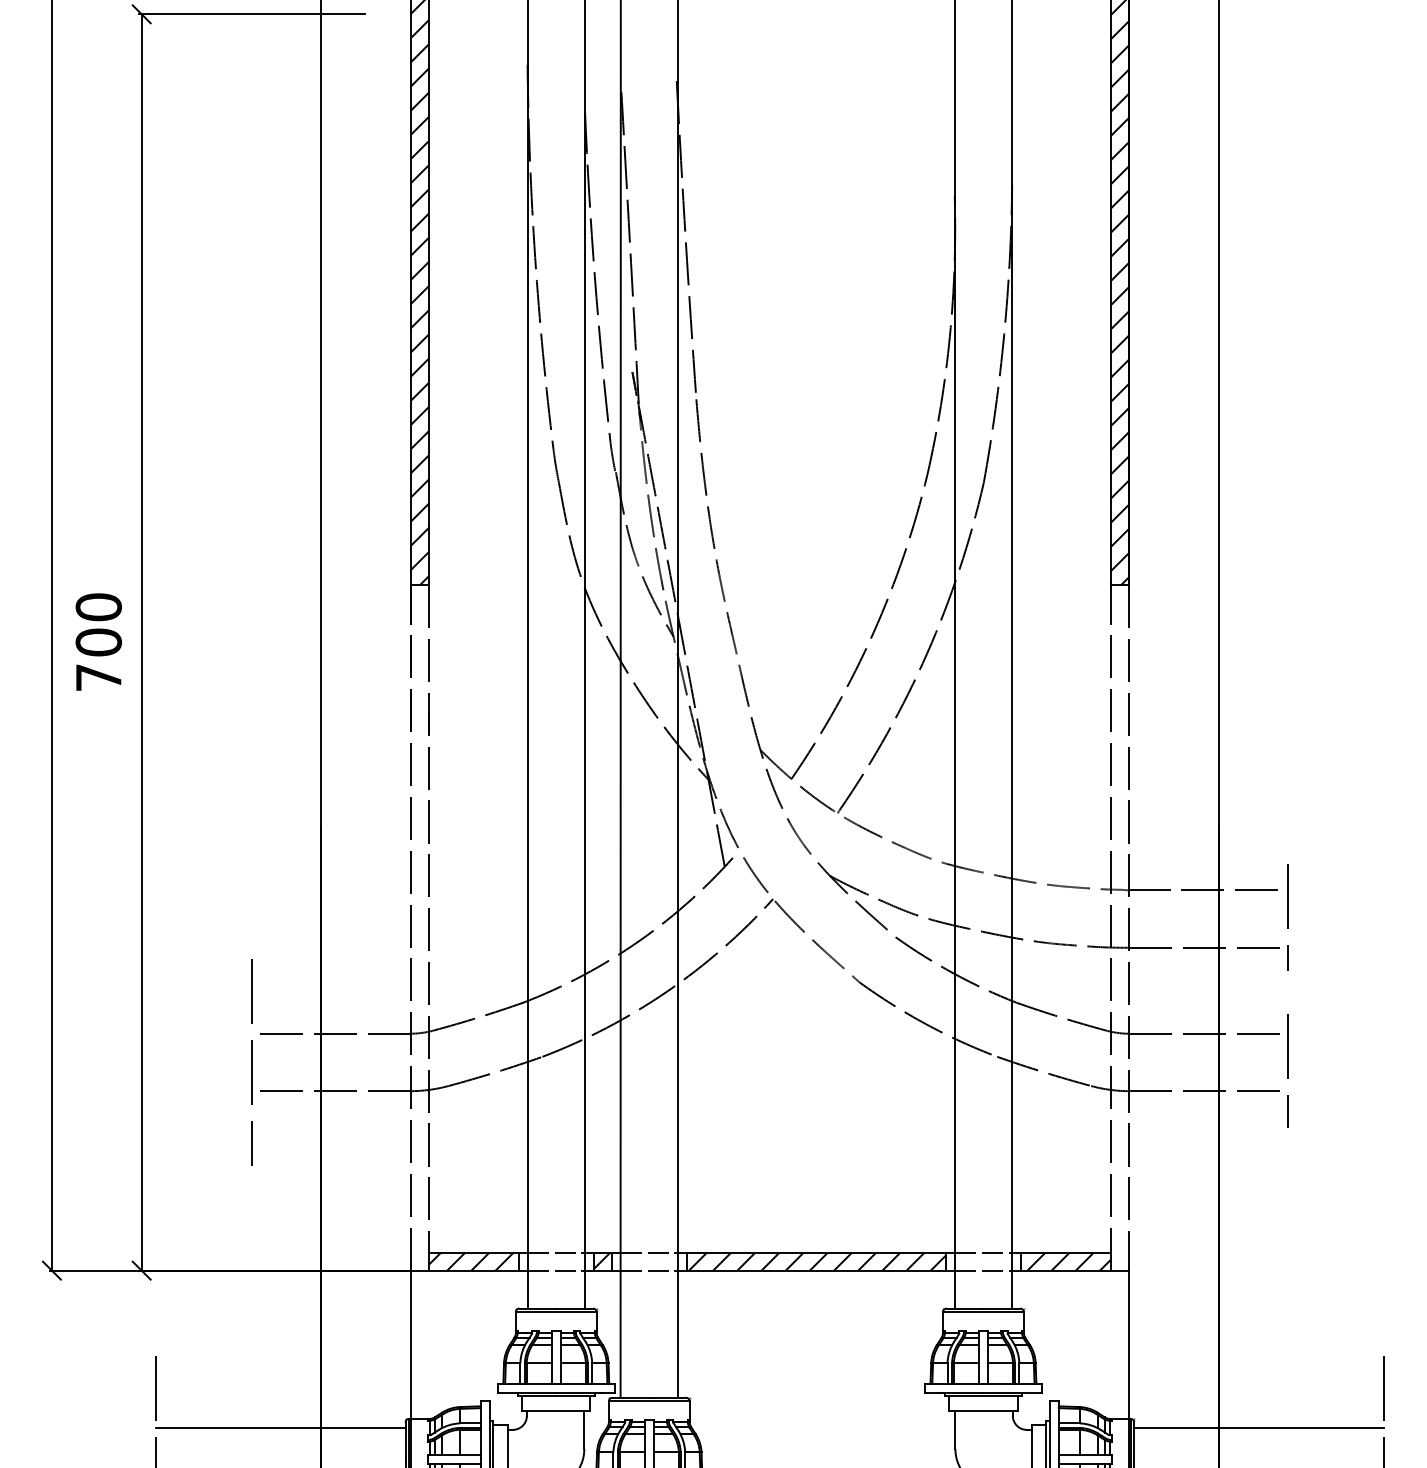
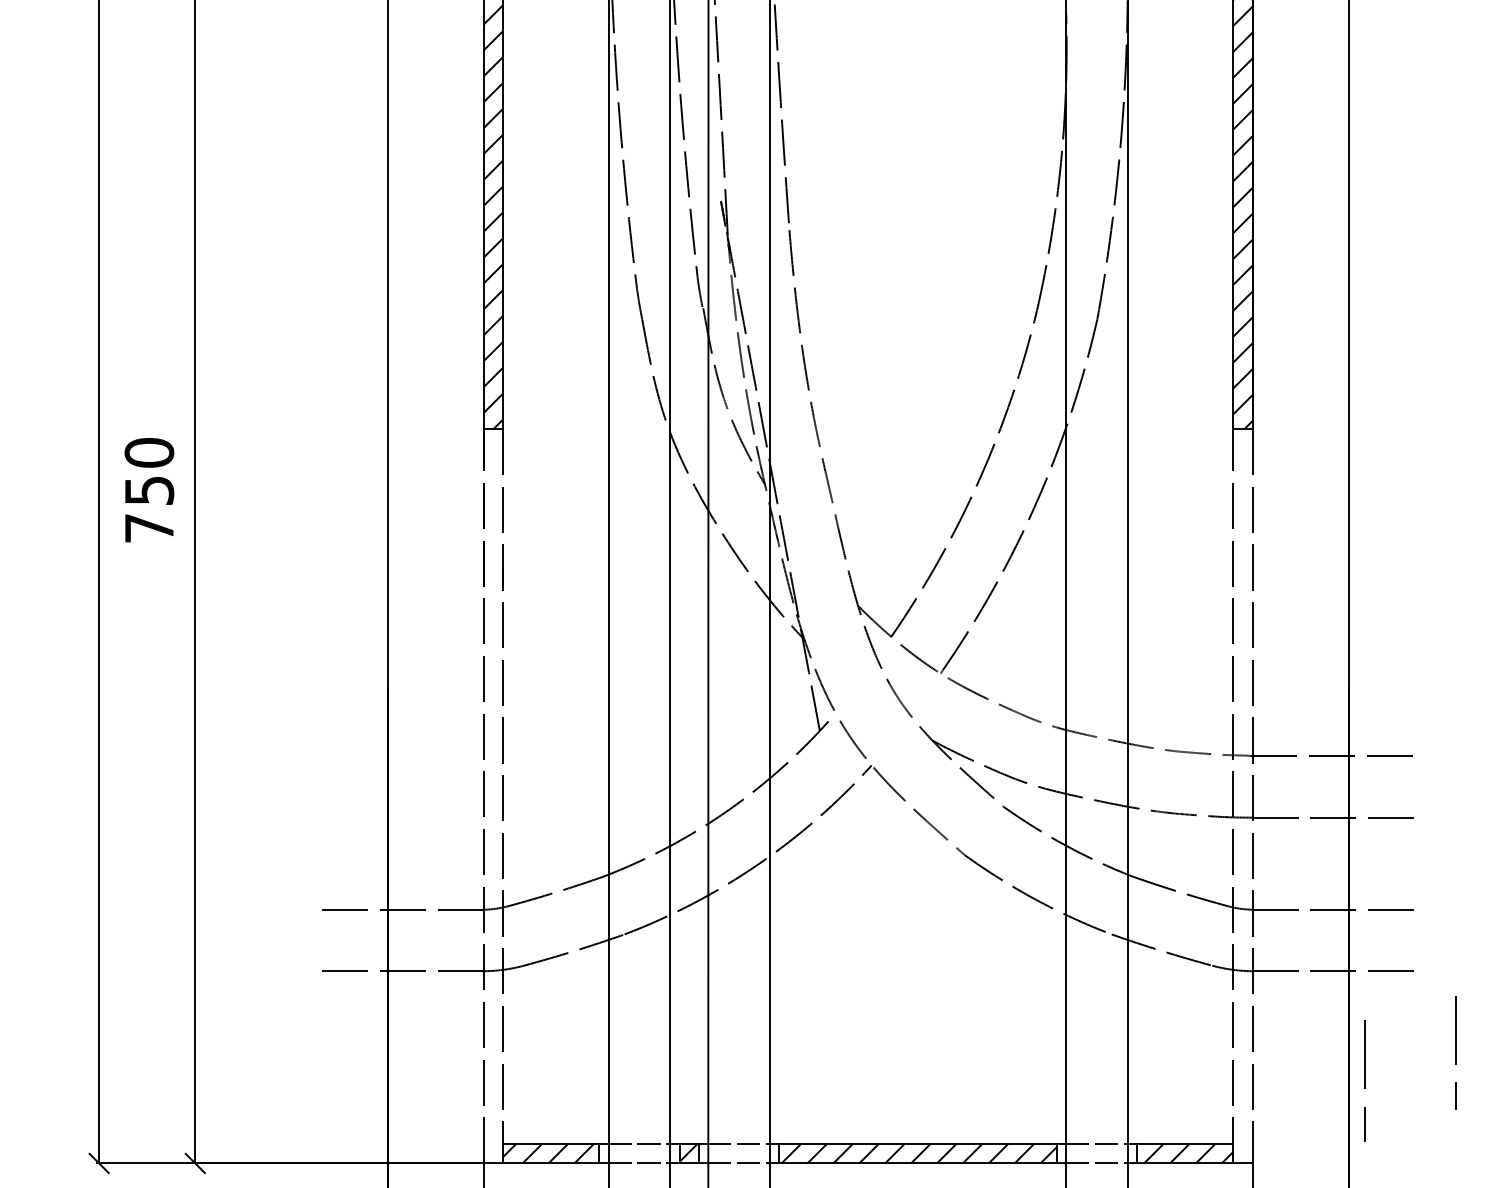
text: (98, 642) -> (149, 490), 700 -> 750
line: (1287, 917) -> (1455, 1052), moved
line: (251, 1062) -> (312, 940), removed
line: (1287, 1070) -> (1364, 1080), moved

